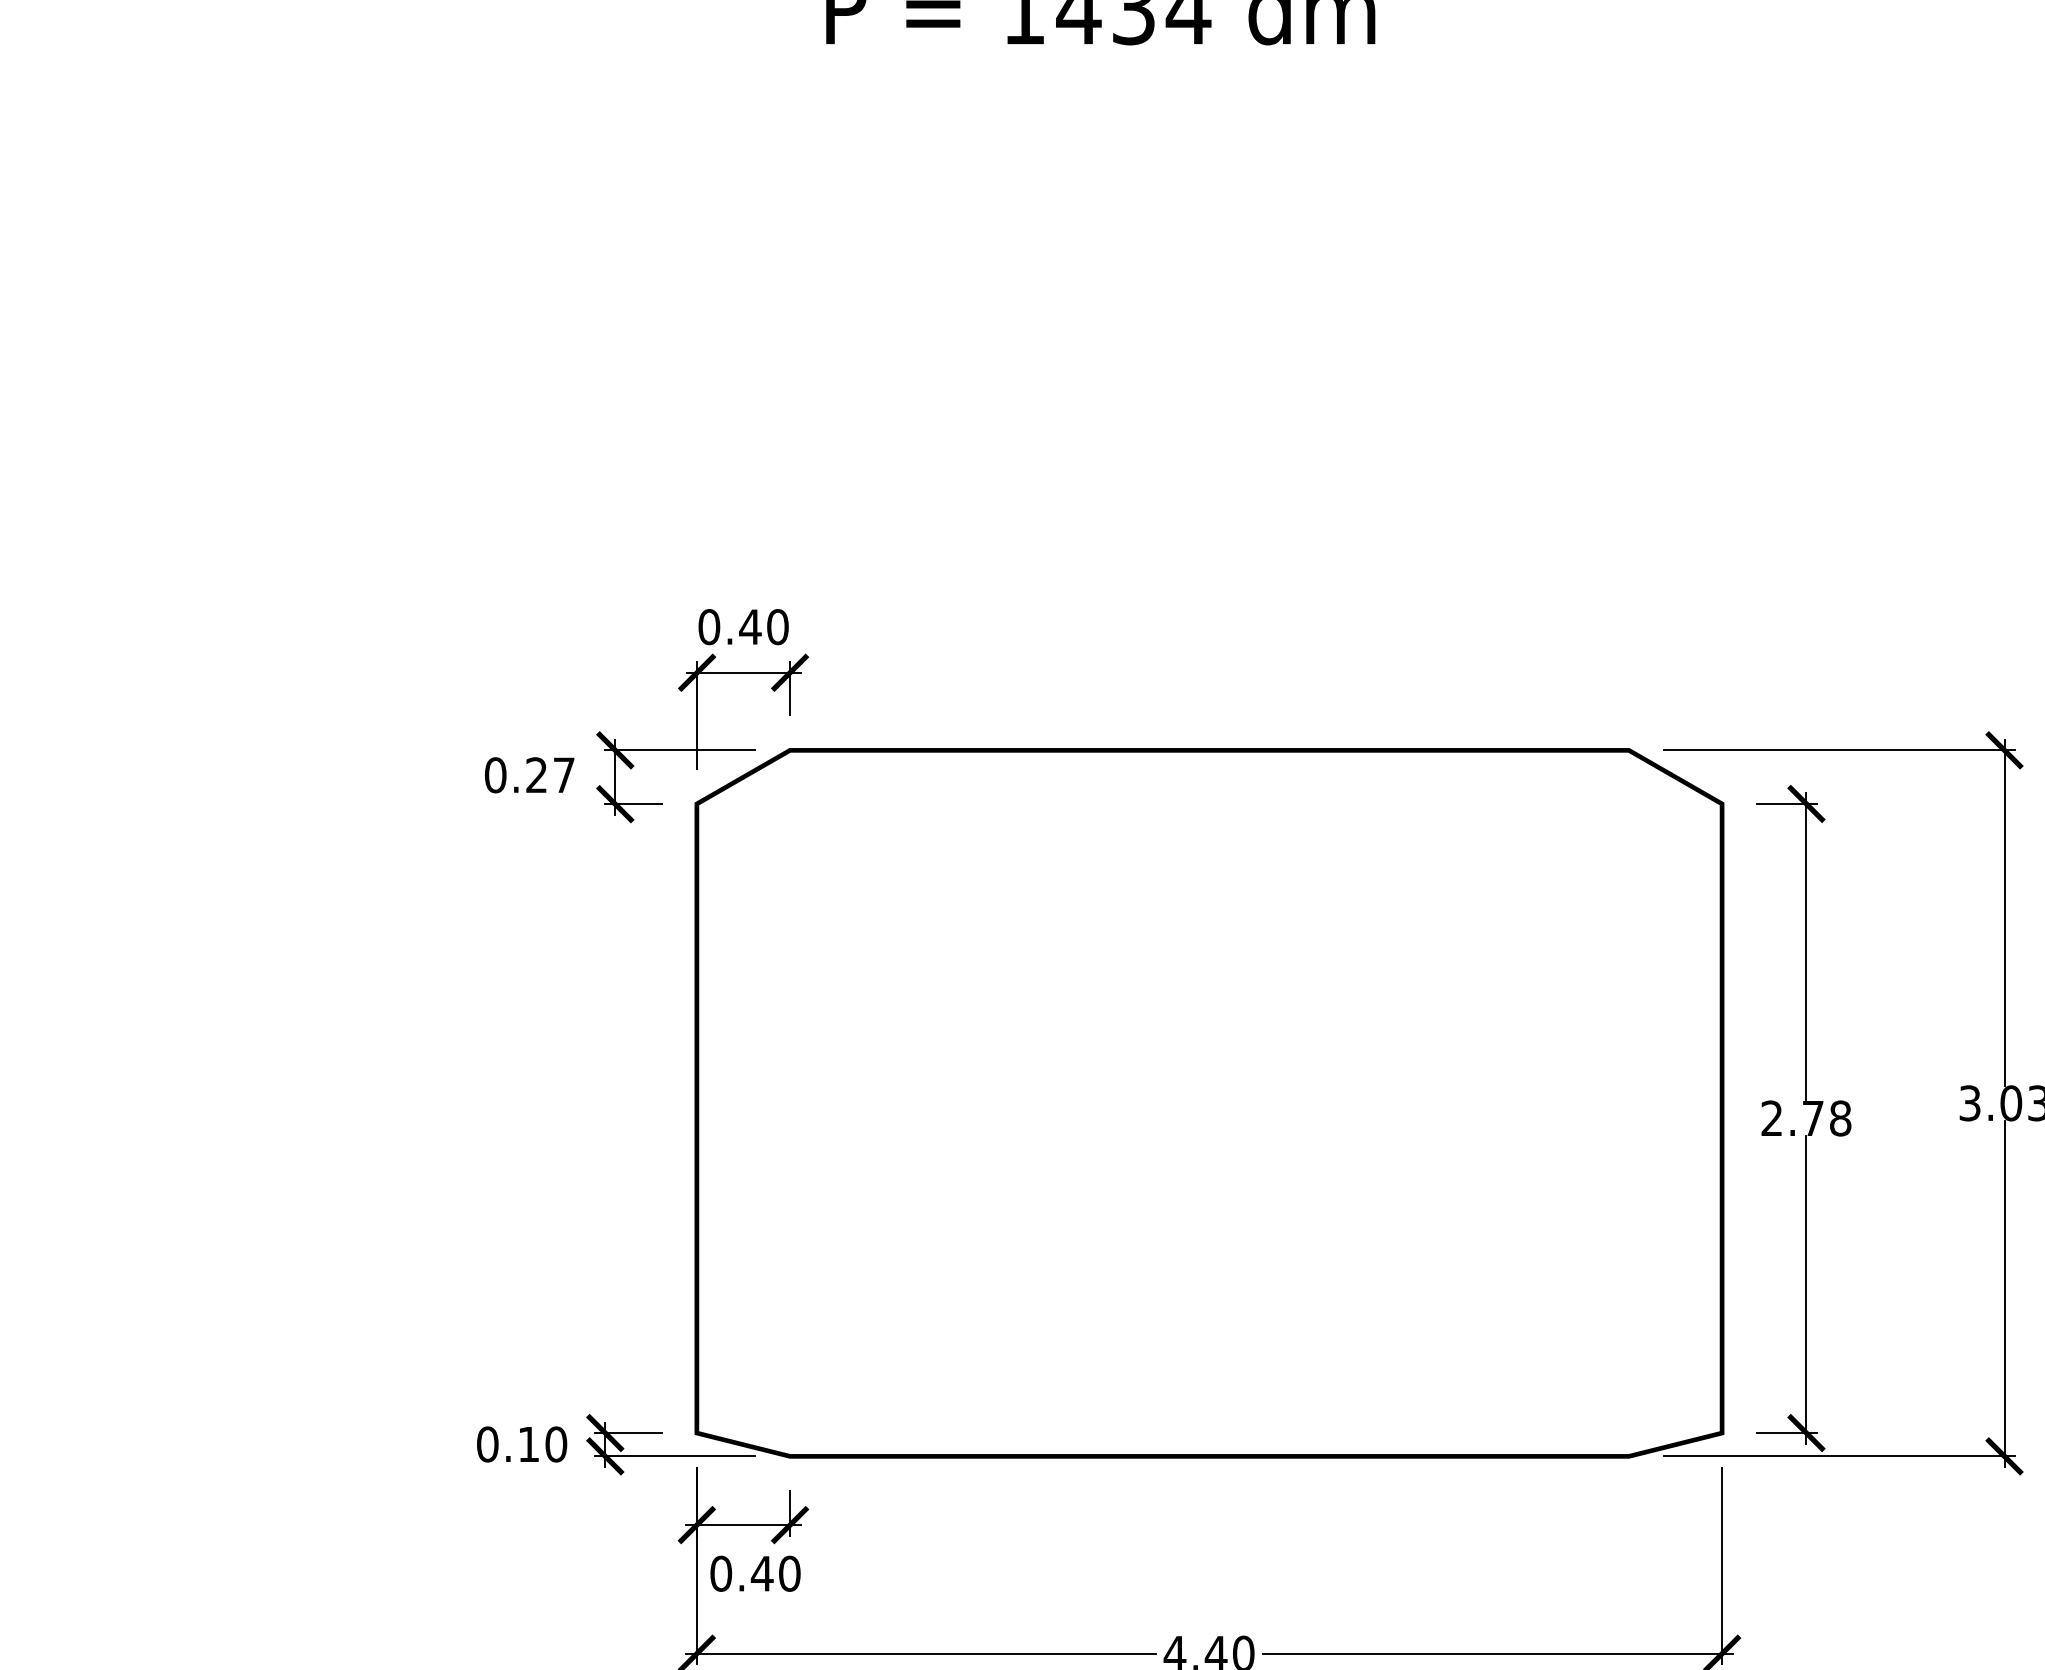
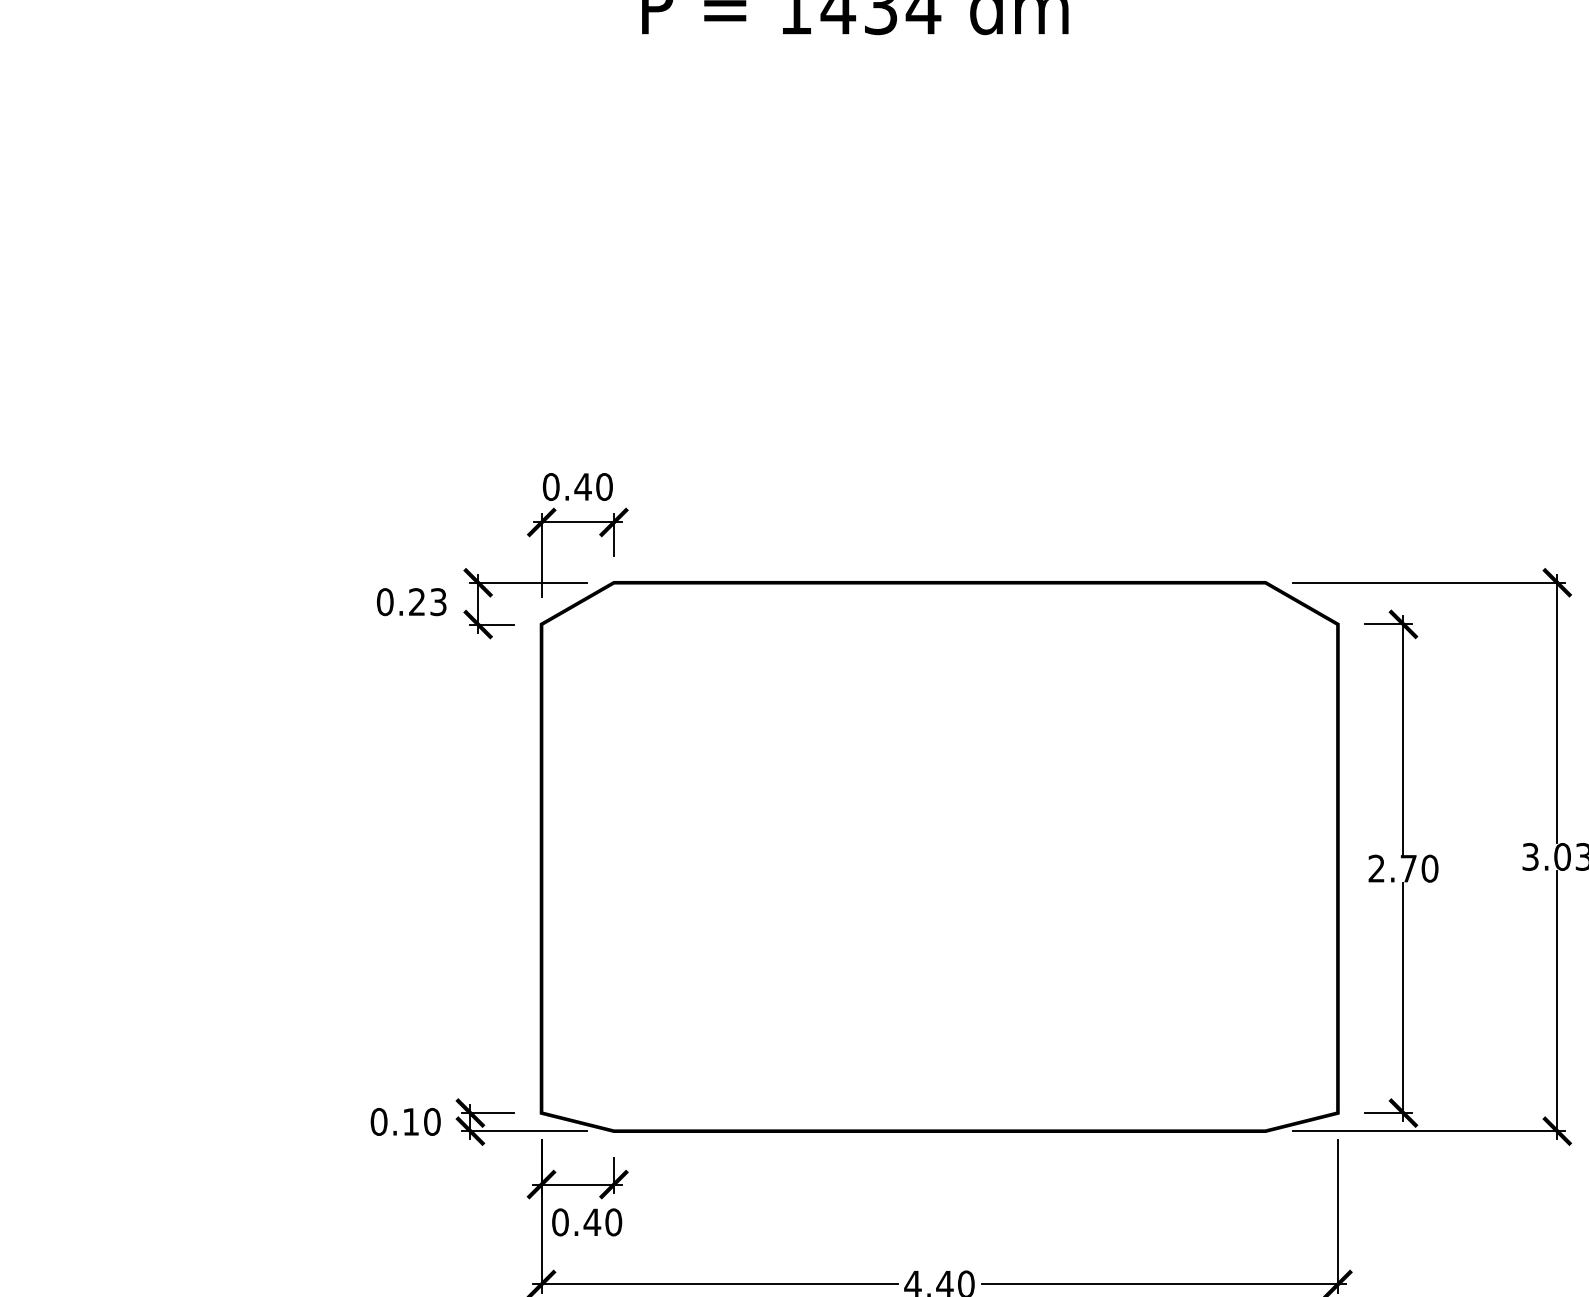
text: (563, 775) -> (437, 602), 0.27 -> 0.23
text: (1840, 1118) -> (1429, 868), 2.78 -> 2.70

